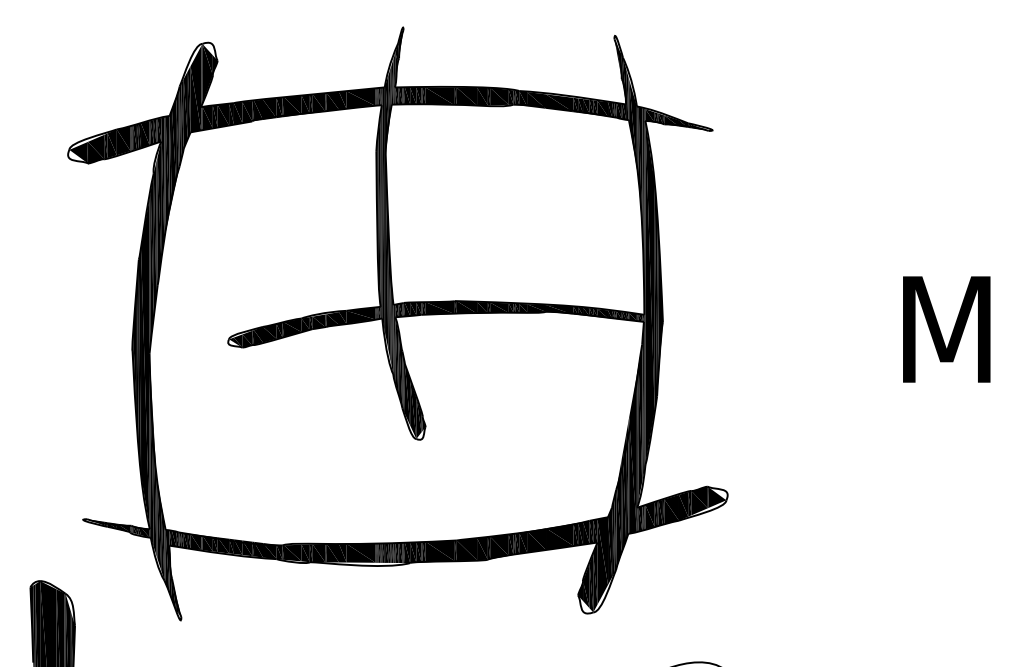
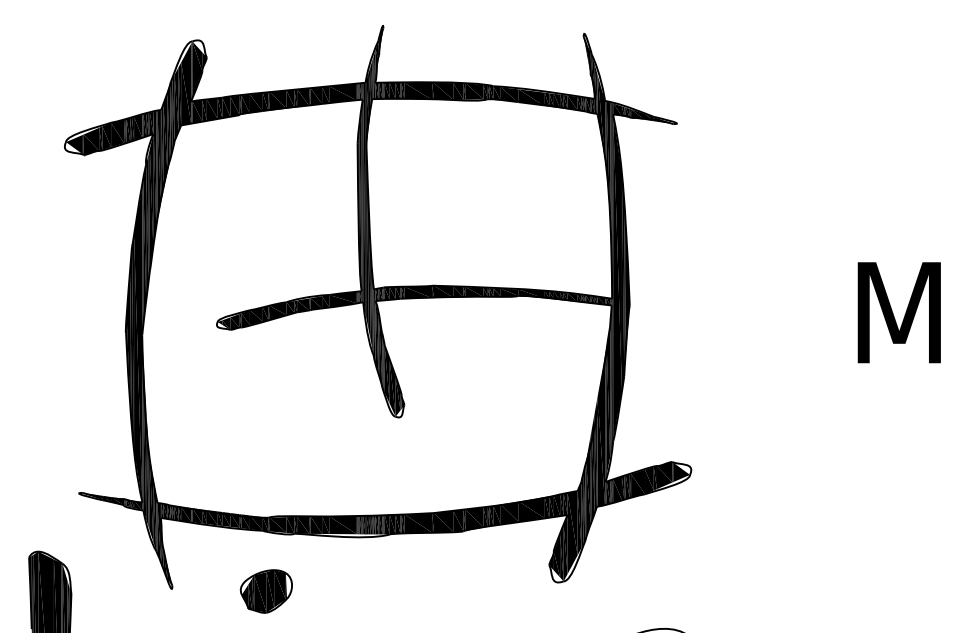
part: (279, 623) -> (265, 591), added

